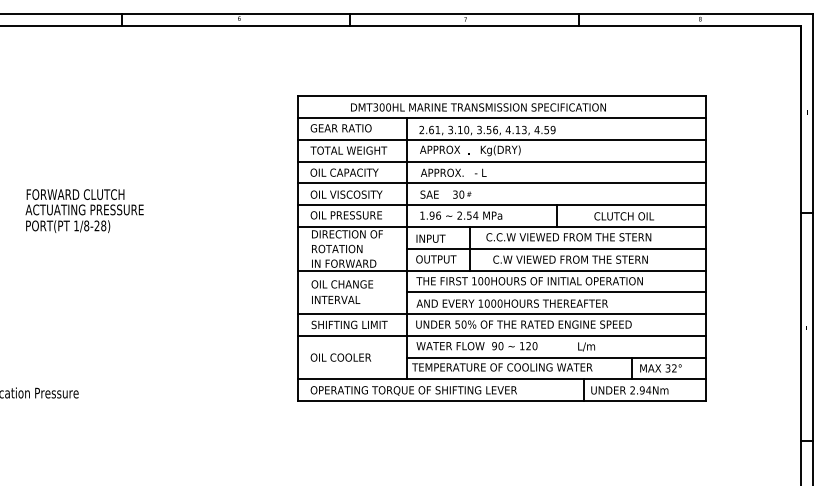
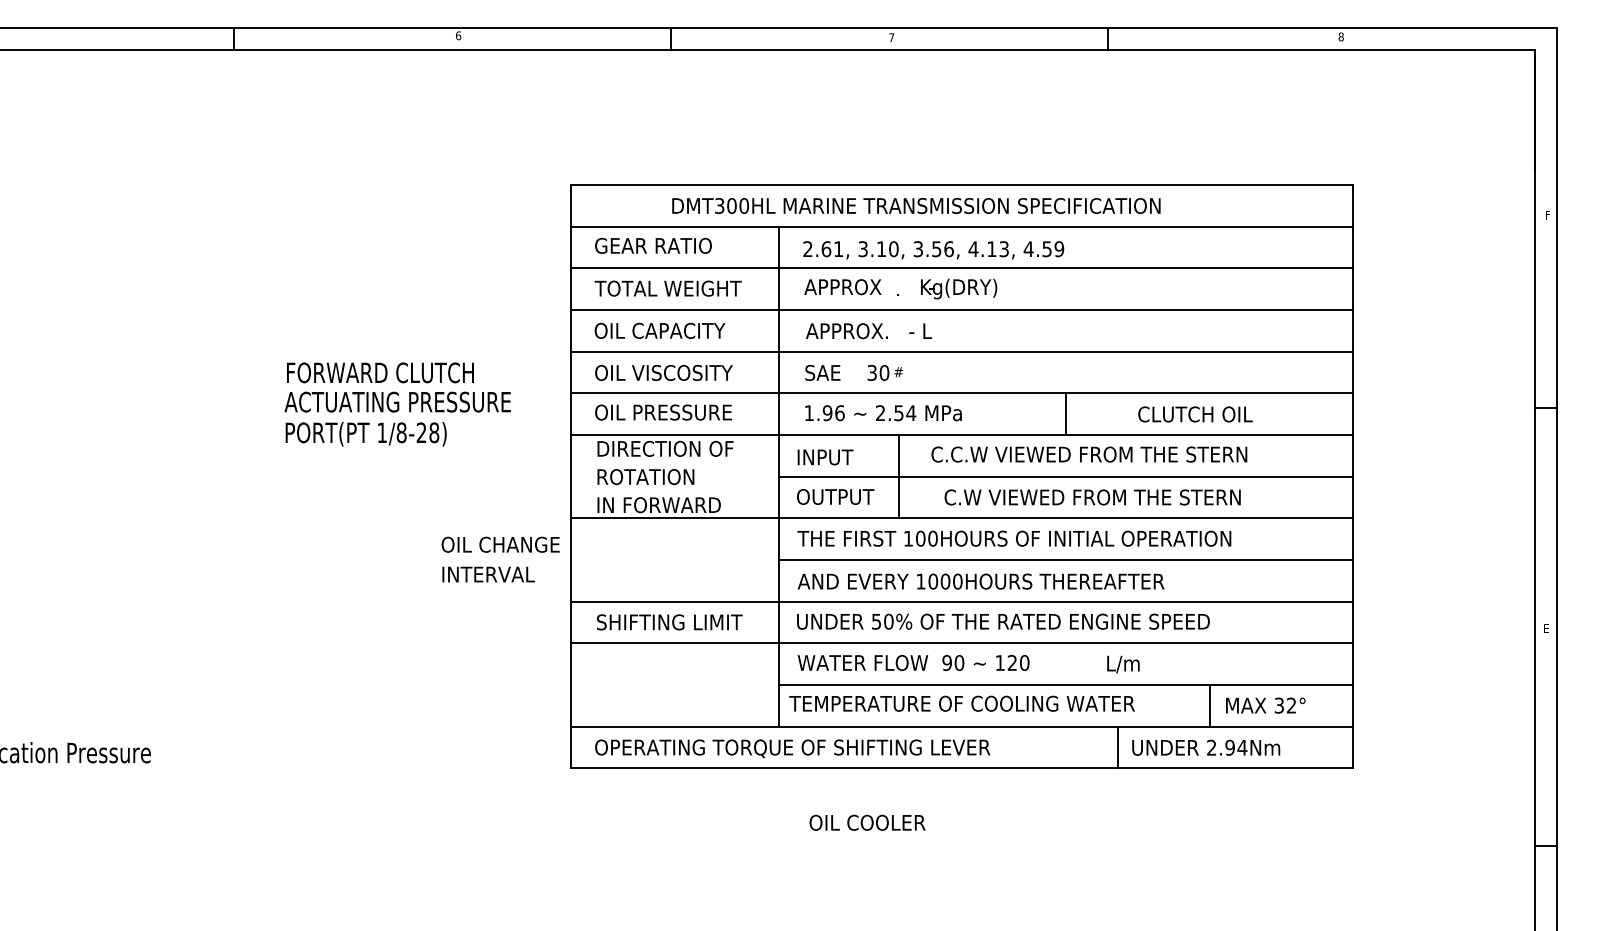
text: (84, 210) -> (397, 403), moved
text: (341, 291) -> (499, 558), moved
text: (340, 357) -> (866, 822), moved

